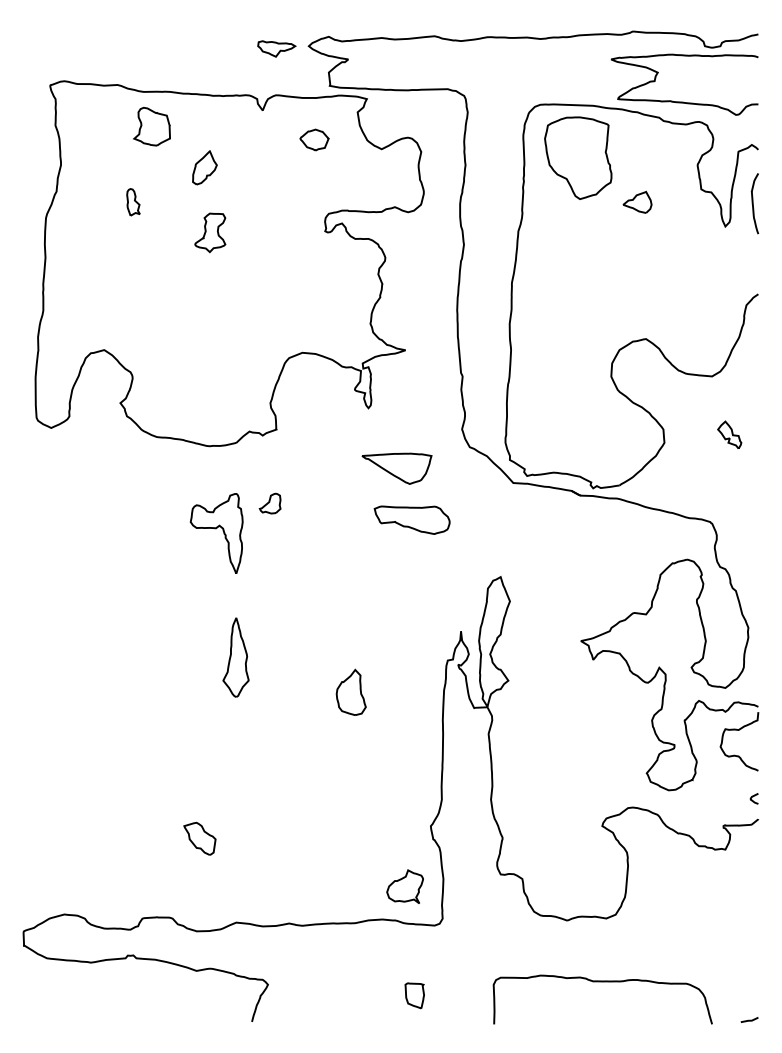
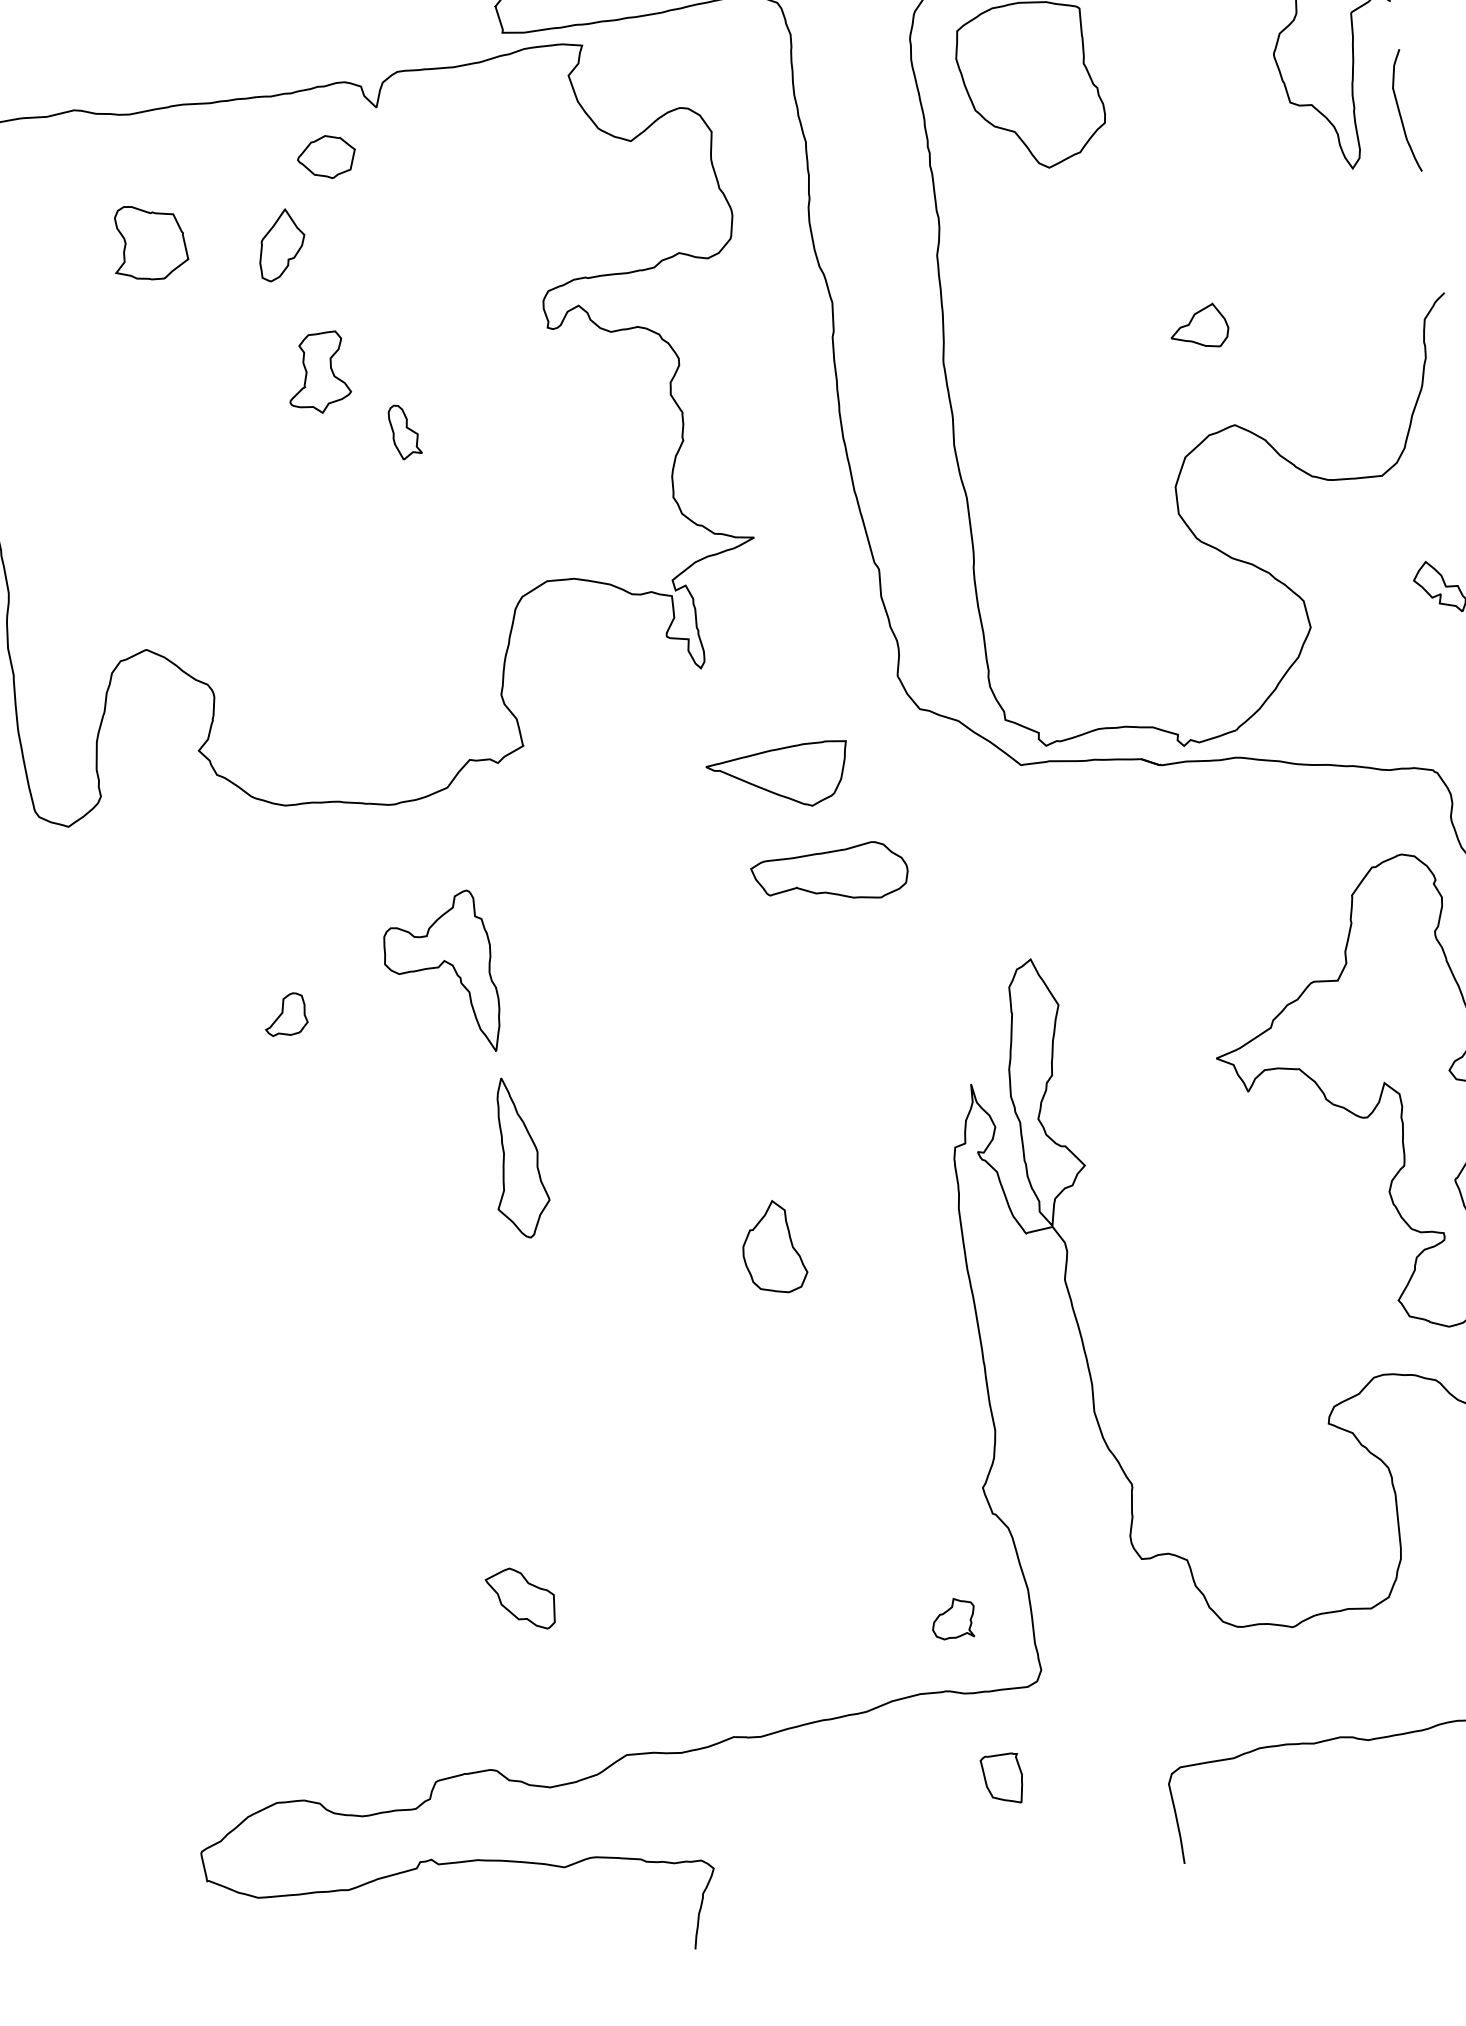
part: (151, 126) -> (146, 241), moved
part: (314, 139) -> (326, 156), moved
part: (637, 201) -> (1198, 326), moved
part: (133, 202) -> (404, 431), moved
part: (269, 503) -> (283, 1015), moved
part: (235, 657) -> (514, 1158), moved
part: (404, 886) -> (952, 1619), size x0.6
part: (414, 995) -> (1002, 1778), moved

